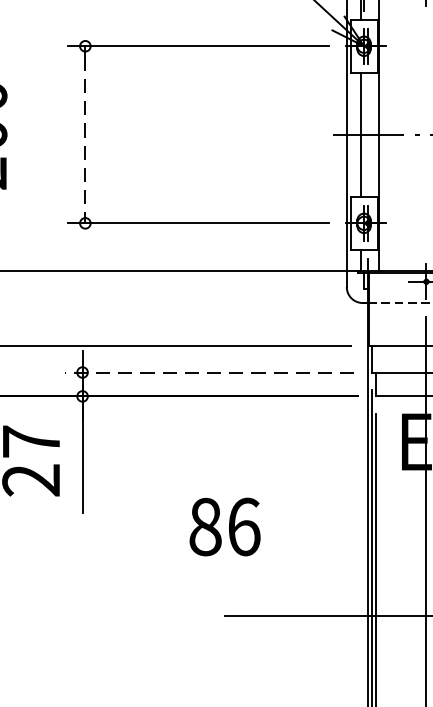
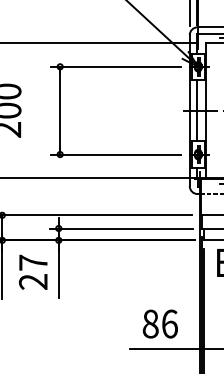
line: (86, 134) -> (60, 110), dashed -> solid
line: (209, 372) -> (121, 228), dashed -> solid
text: (223, 525) -> (159, 323), moved

